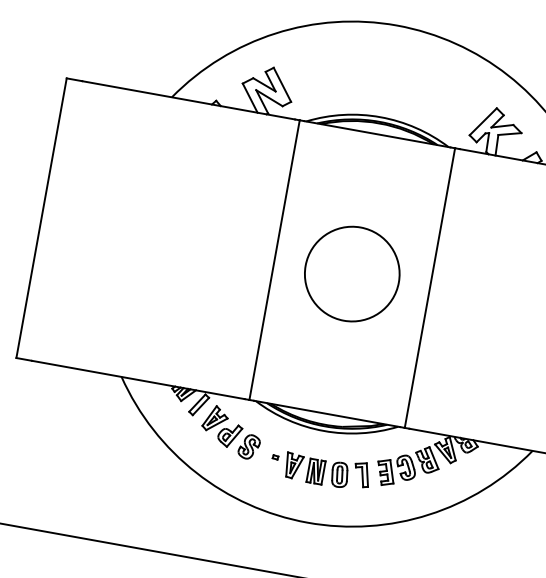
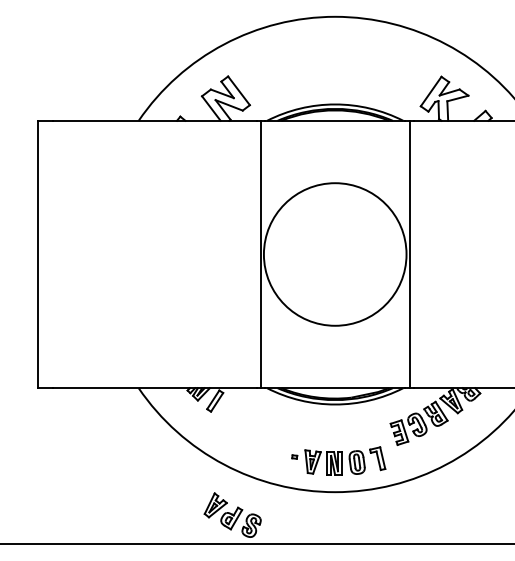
circle: (351, 273) -> (334, 254), size x1.6
part: (231, 431) -> (232, 514), moved
part: (320, 469) -> (338, 460), moved

